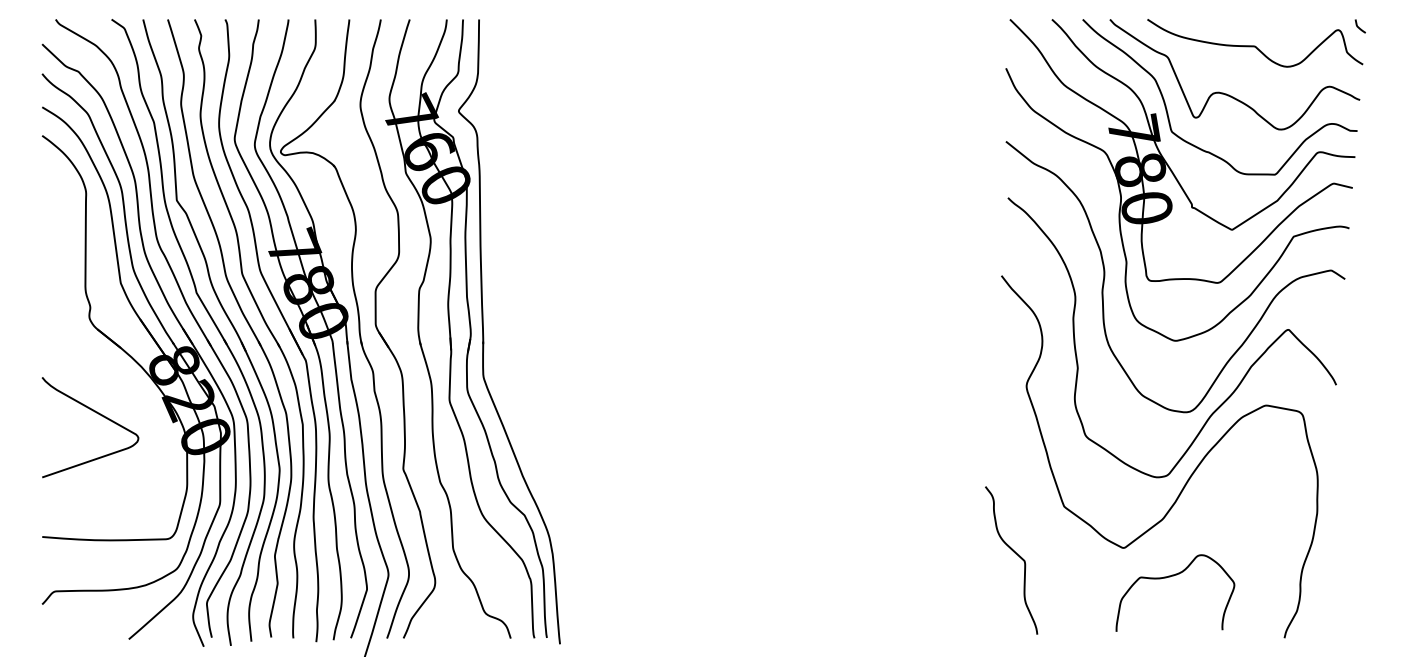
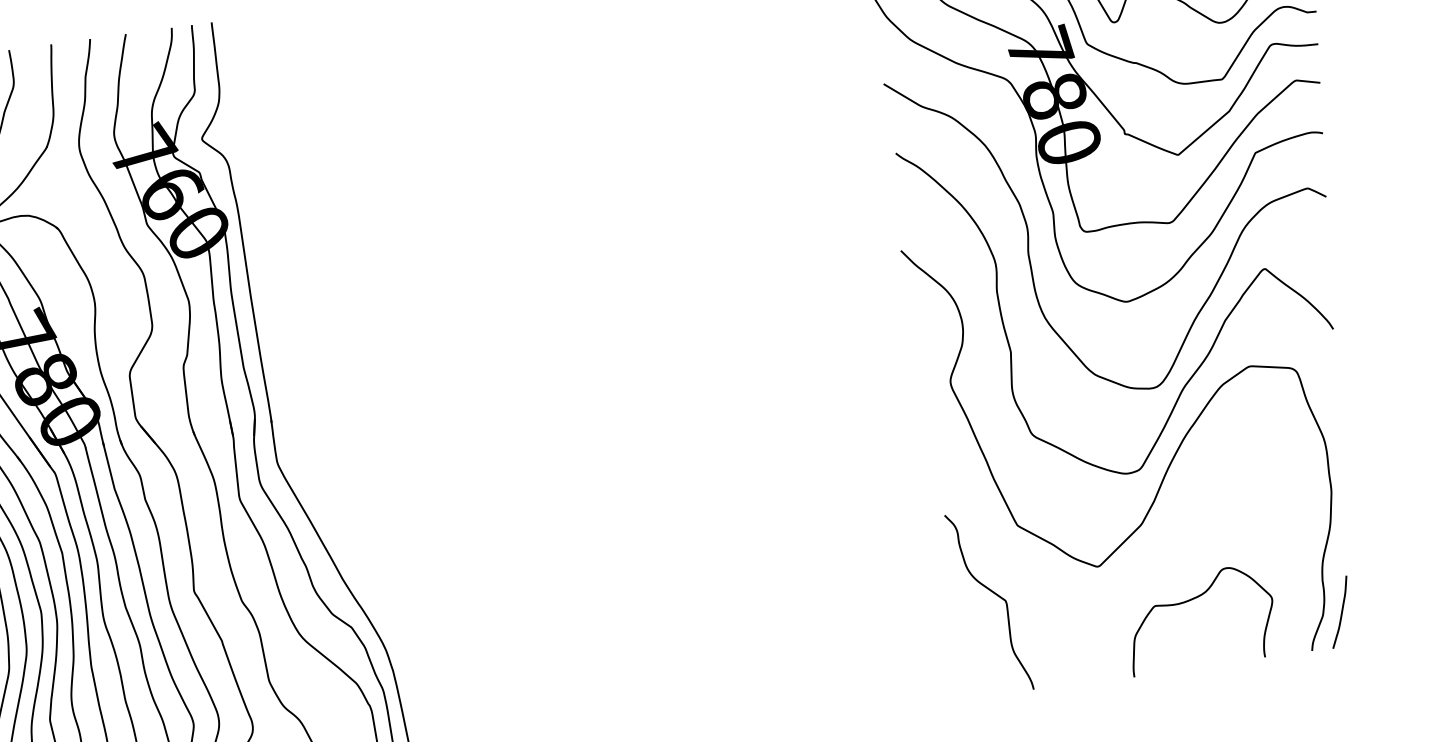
curve: (1014, 553) -> (991, 593), moved
curve: (1170, 577) -> (1191, 601), moved
curve: (1311, 610) -> (1340, 612), added

